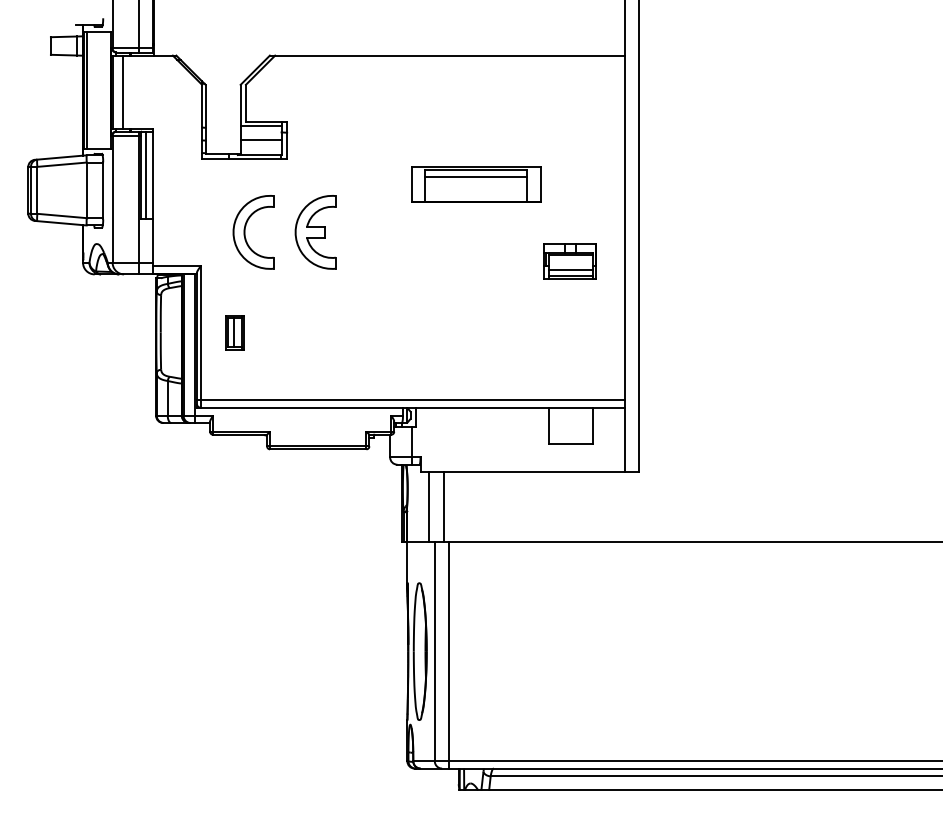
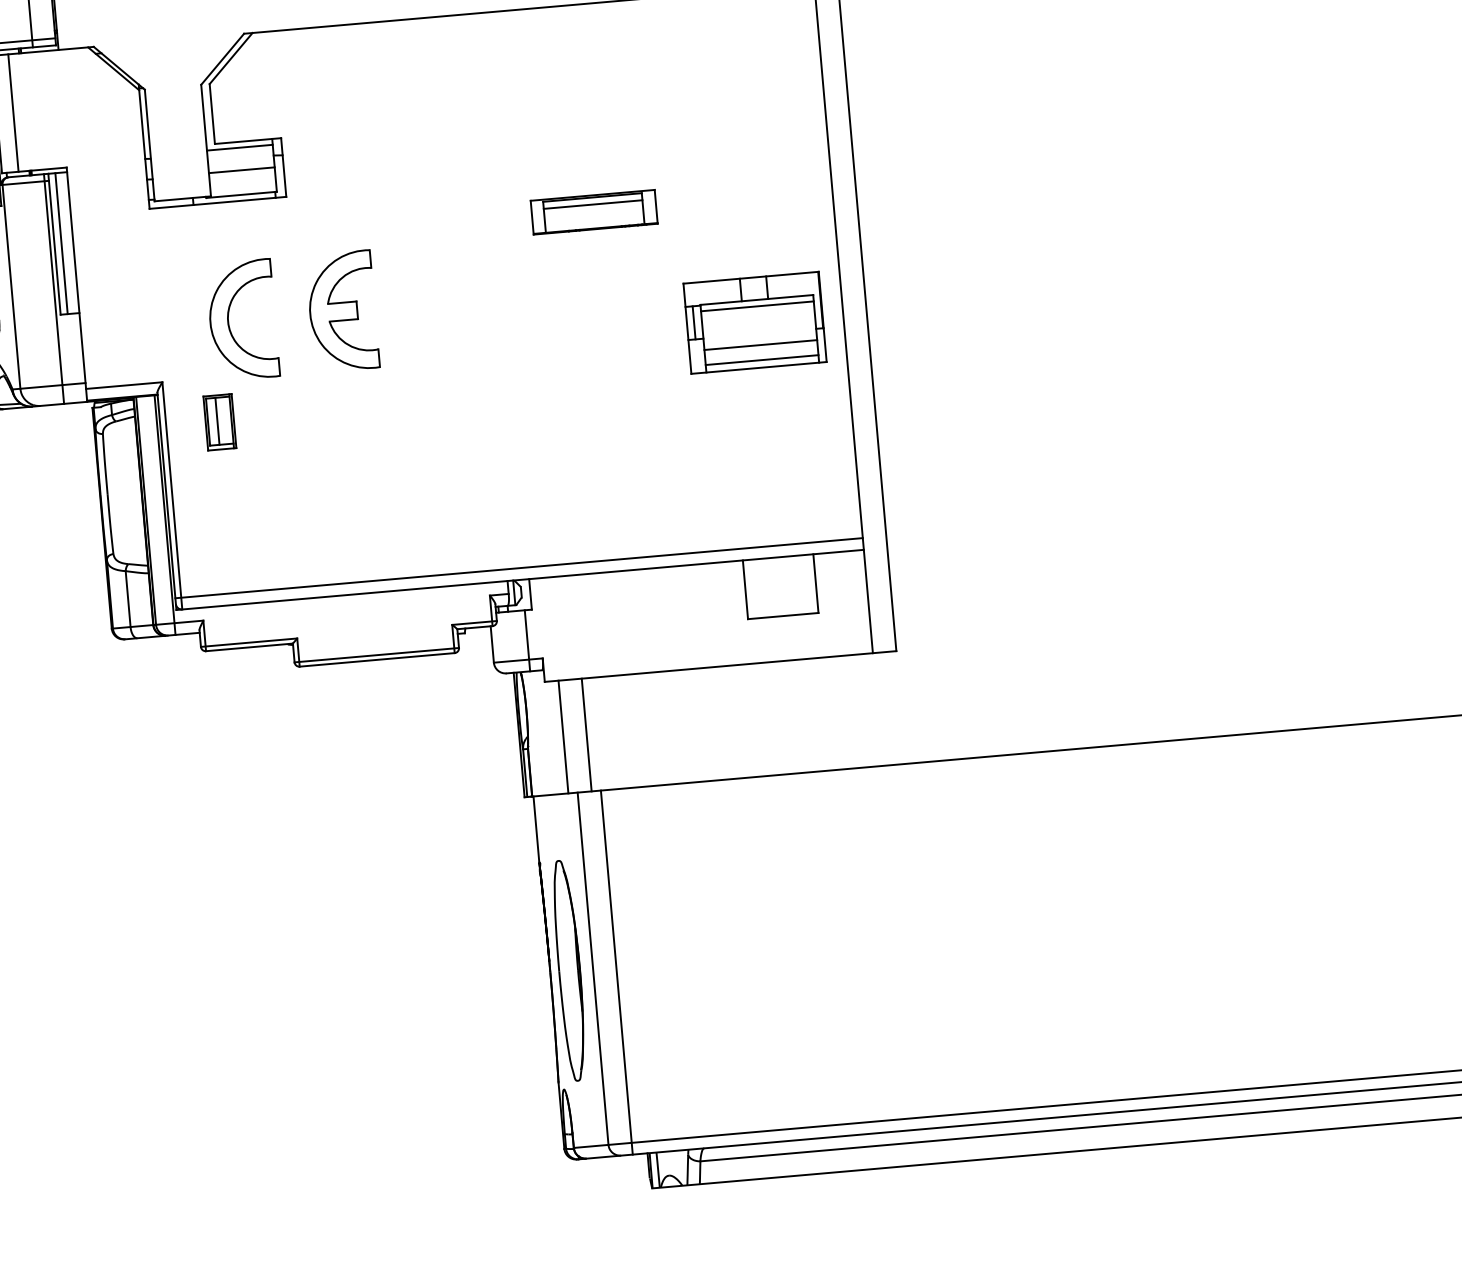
part: (476, 184) -> (594, 211), size x0.6
part: (569, 261) -> (754, 322), size x1.6
part: (234, 332) -> (219, 421), moved

